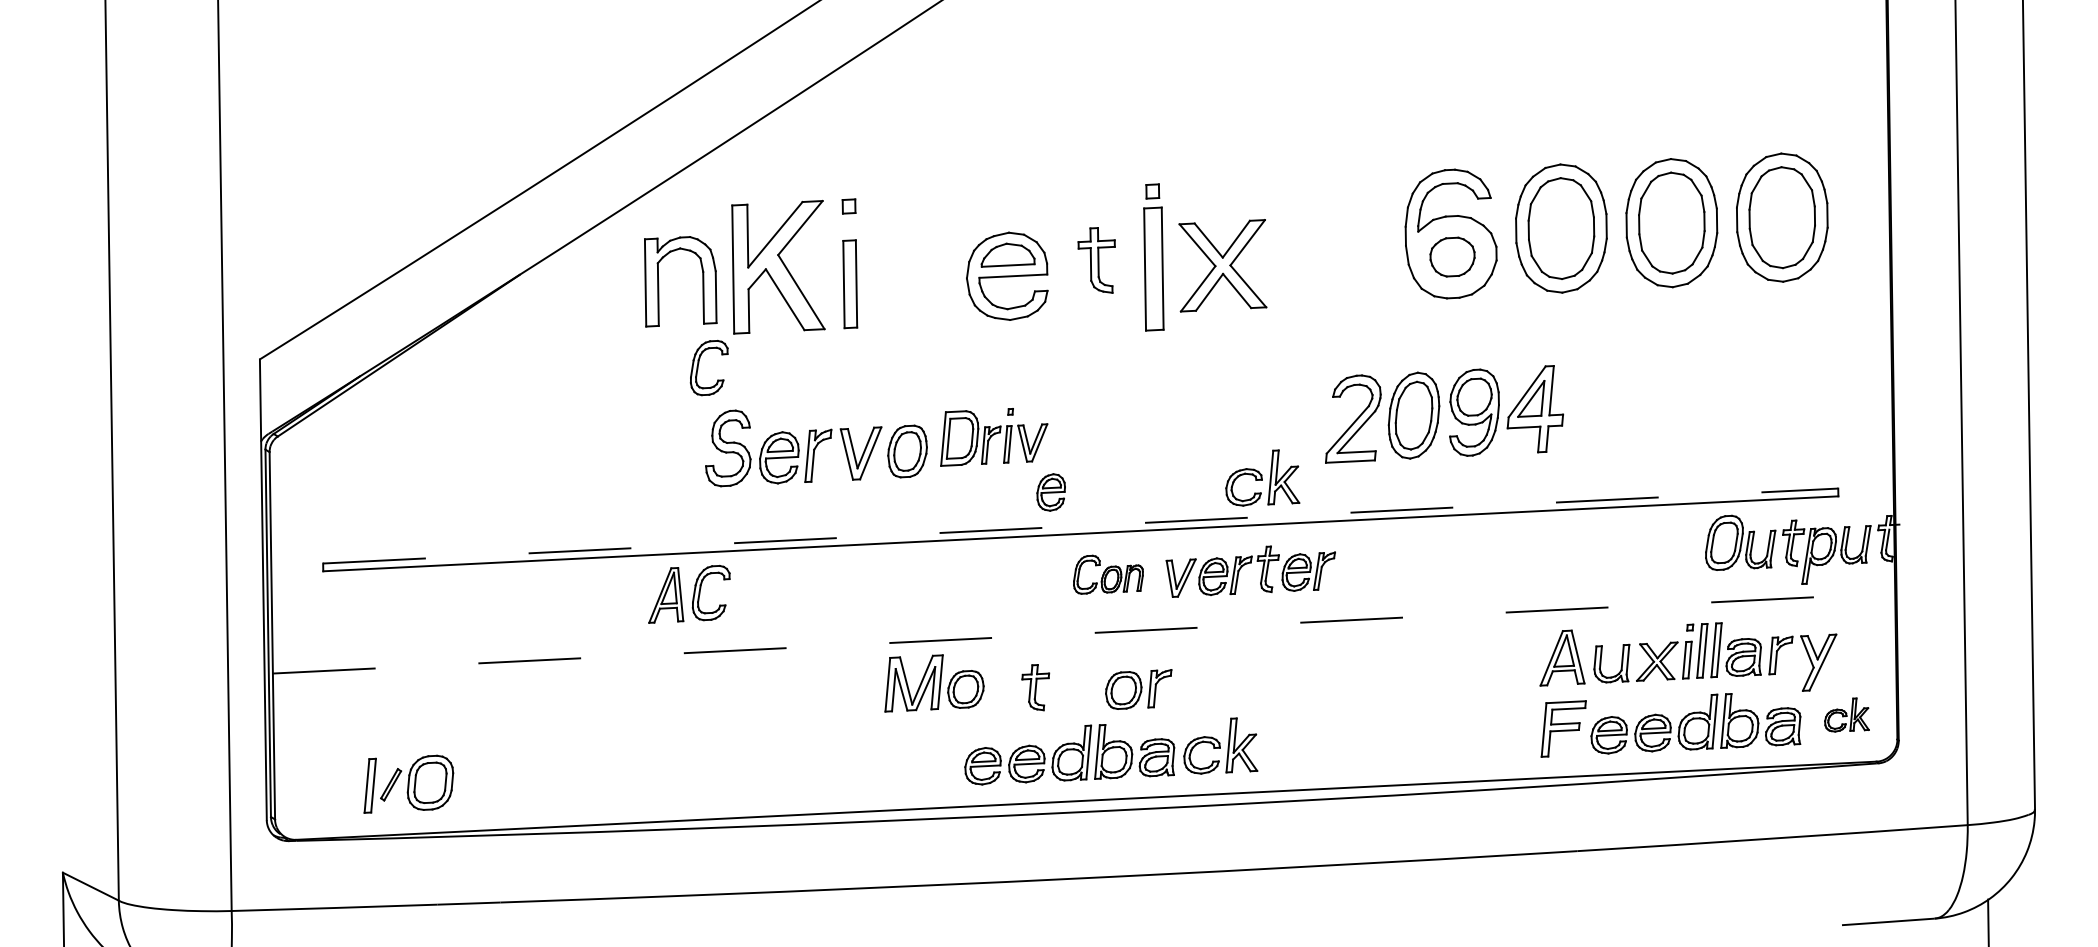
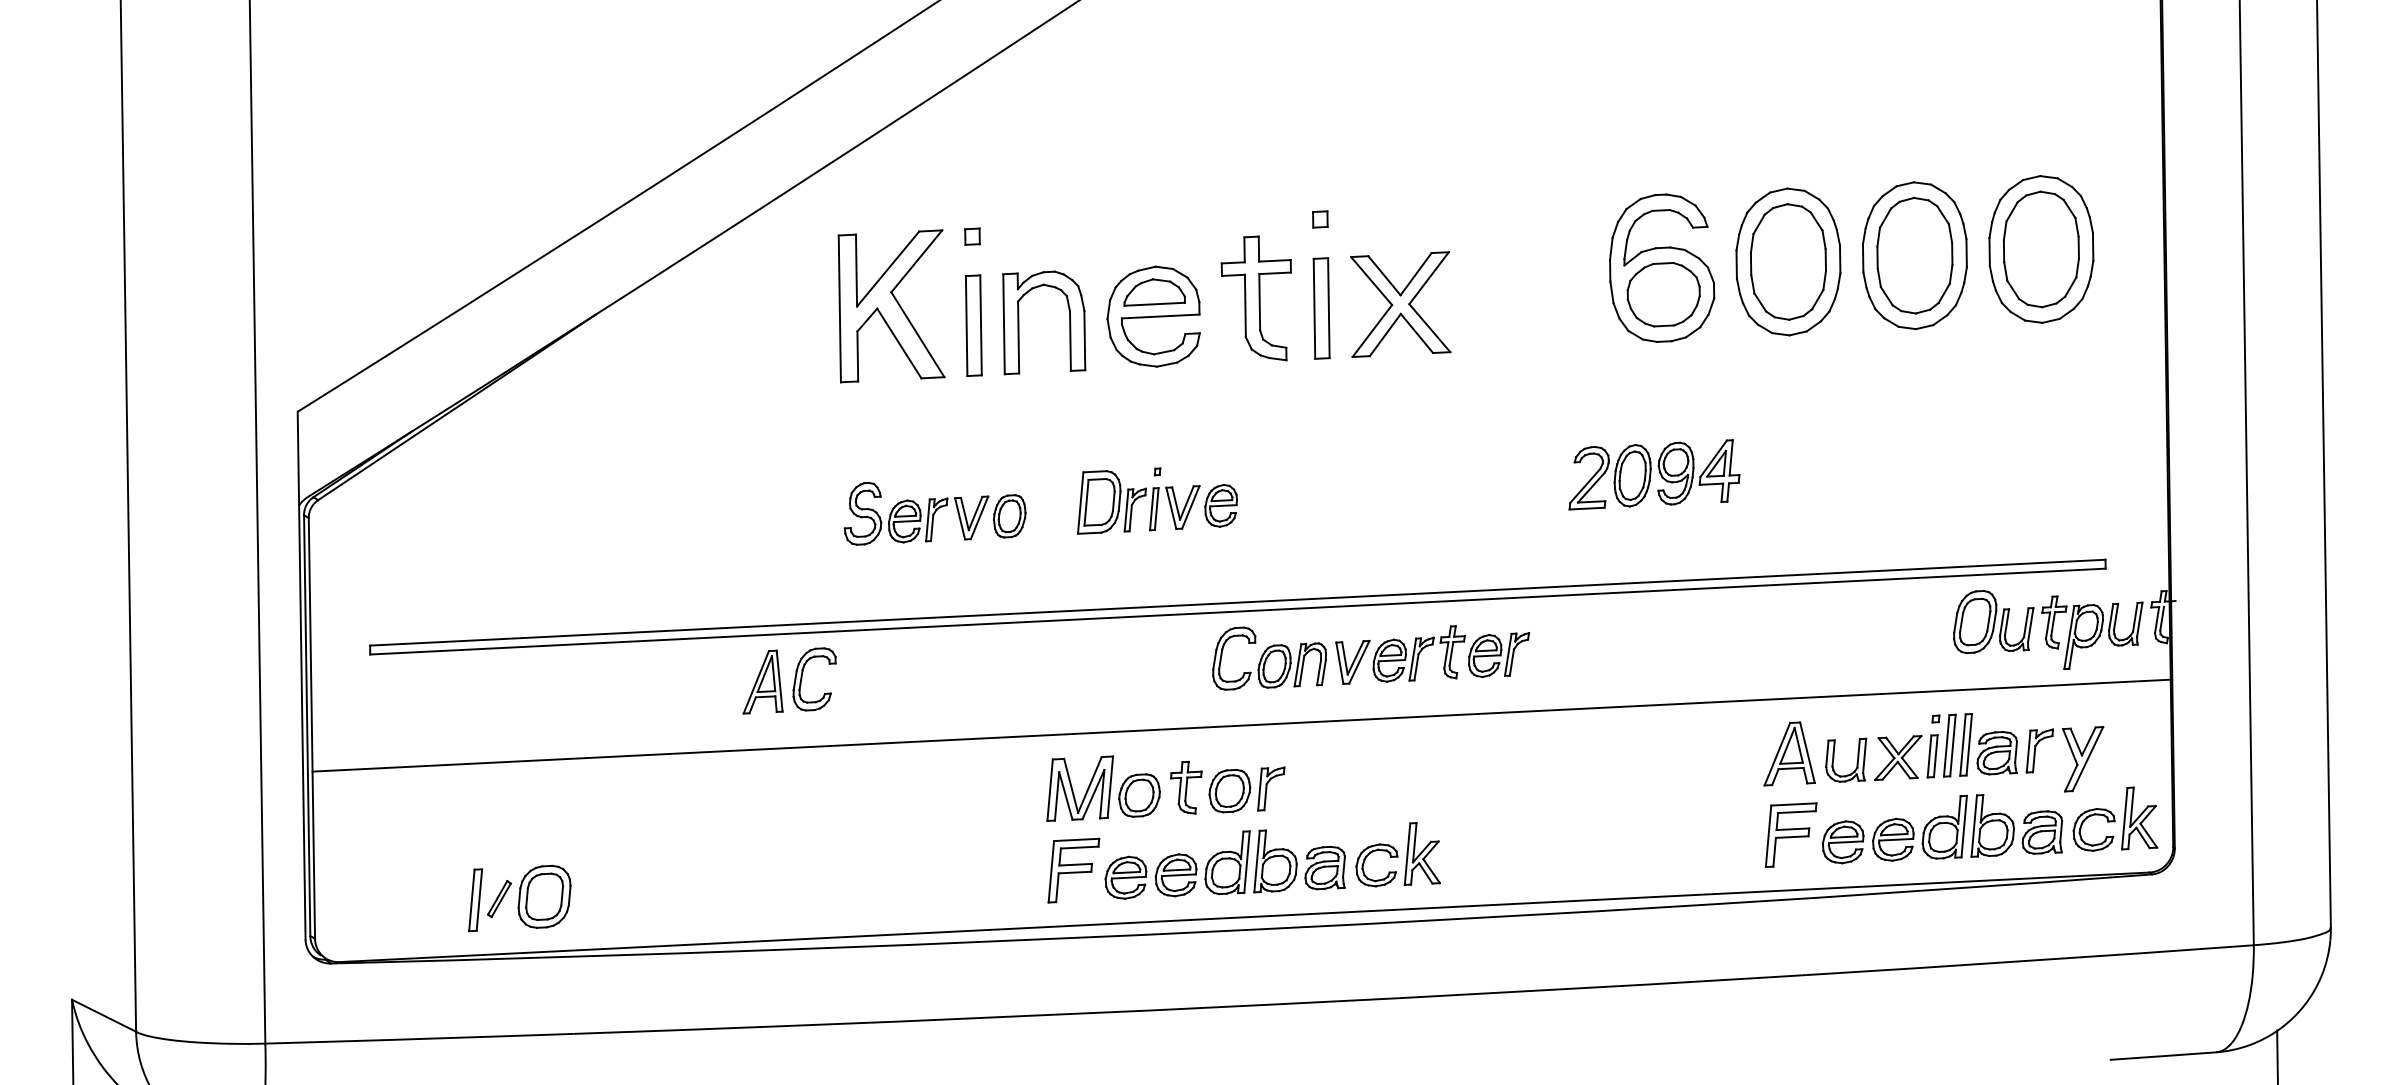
part: (1452, 256) -> (1663, 293), size x1.43
part: (1096, 260) -> (1255, 298), size x1.67
part: (1153, 269) -> (1321, 308), size x0.71
part: (659, 282) -> (1019, 323), moved
part: (698, 368) -> (800, 422), removed
part: (1444, 414) -> (1654, 474), size x0.62
part: (816, 448) -> (935, 513), size x0.71
part: (1262, 477) -> (1446, 547), removed
part: (1050, 492) -> (1220, 505), moved
line: (1081, 526) -> (1238, 603), dashed -> solid
part: (1108, 574) -> (1269, 658), size x1.43
line: (1084, 633) -> (1242, 725), dashed -> solid
part: (934, 683) -> (1103, 788), moved
part: (1138, 689) -> (1246, 789), moved
part: (1846, 714) -> (2114, 818), size x1.67
part: (937, 759) -> (1073, 870), added
part: (408, 783) -> (519, 897), moved

